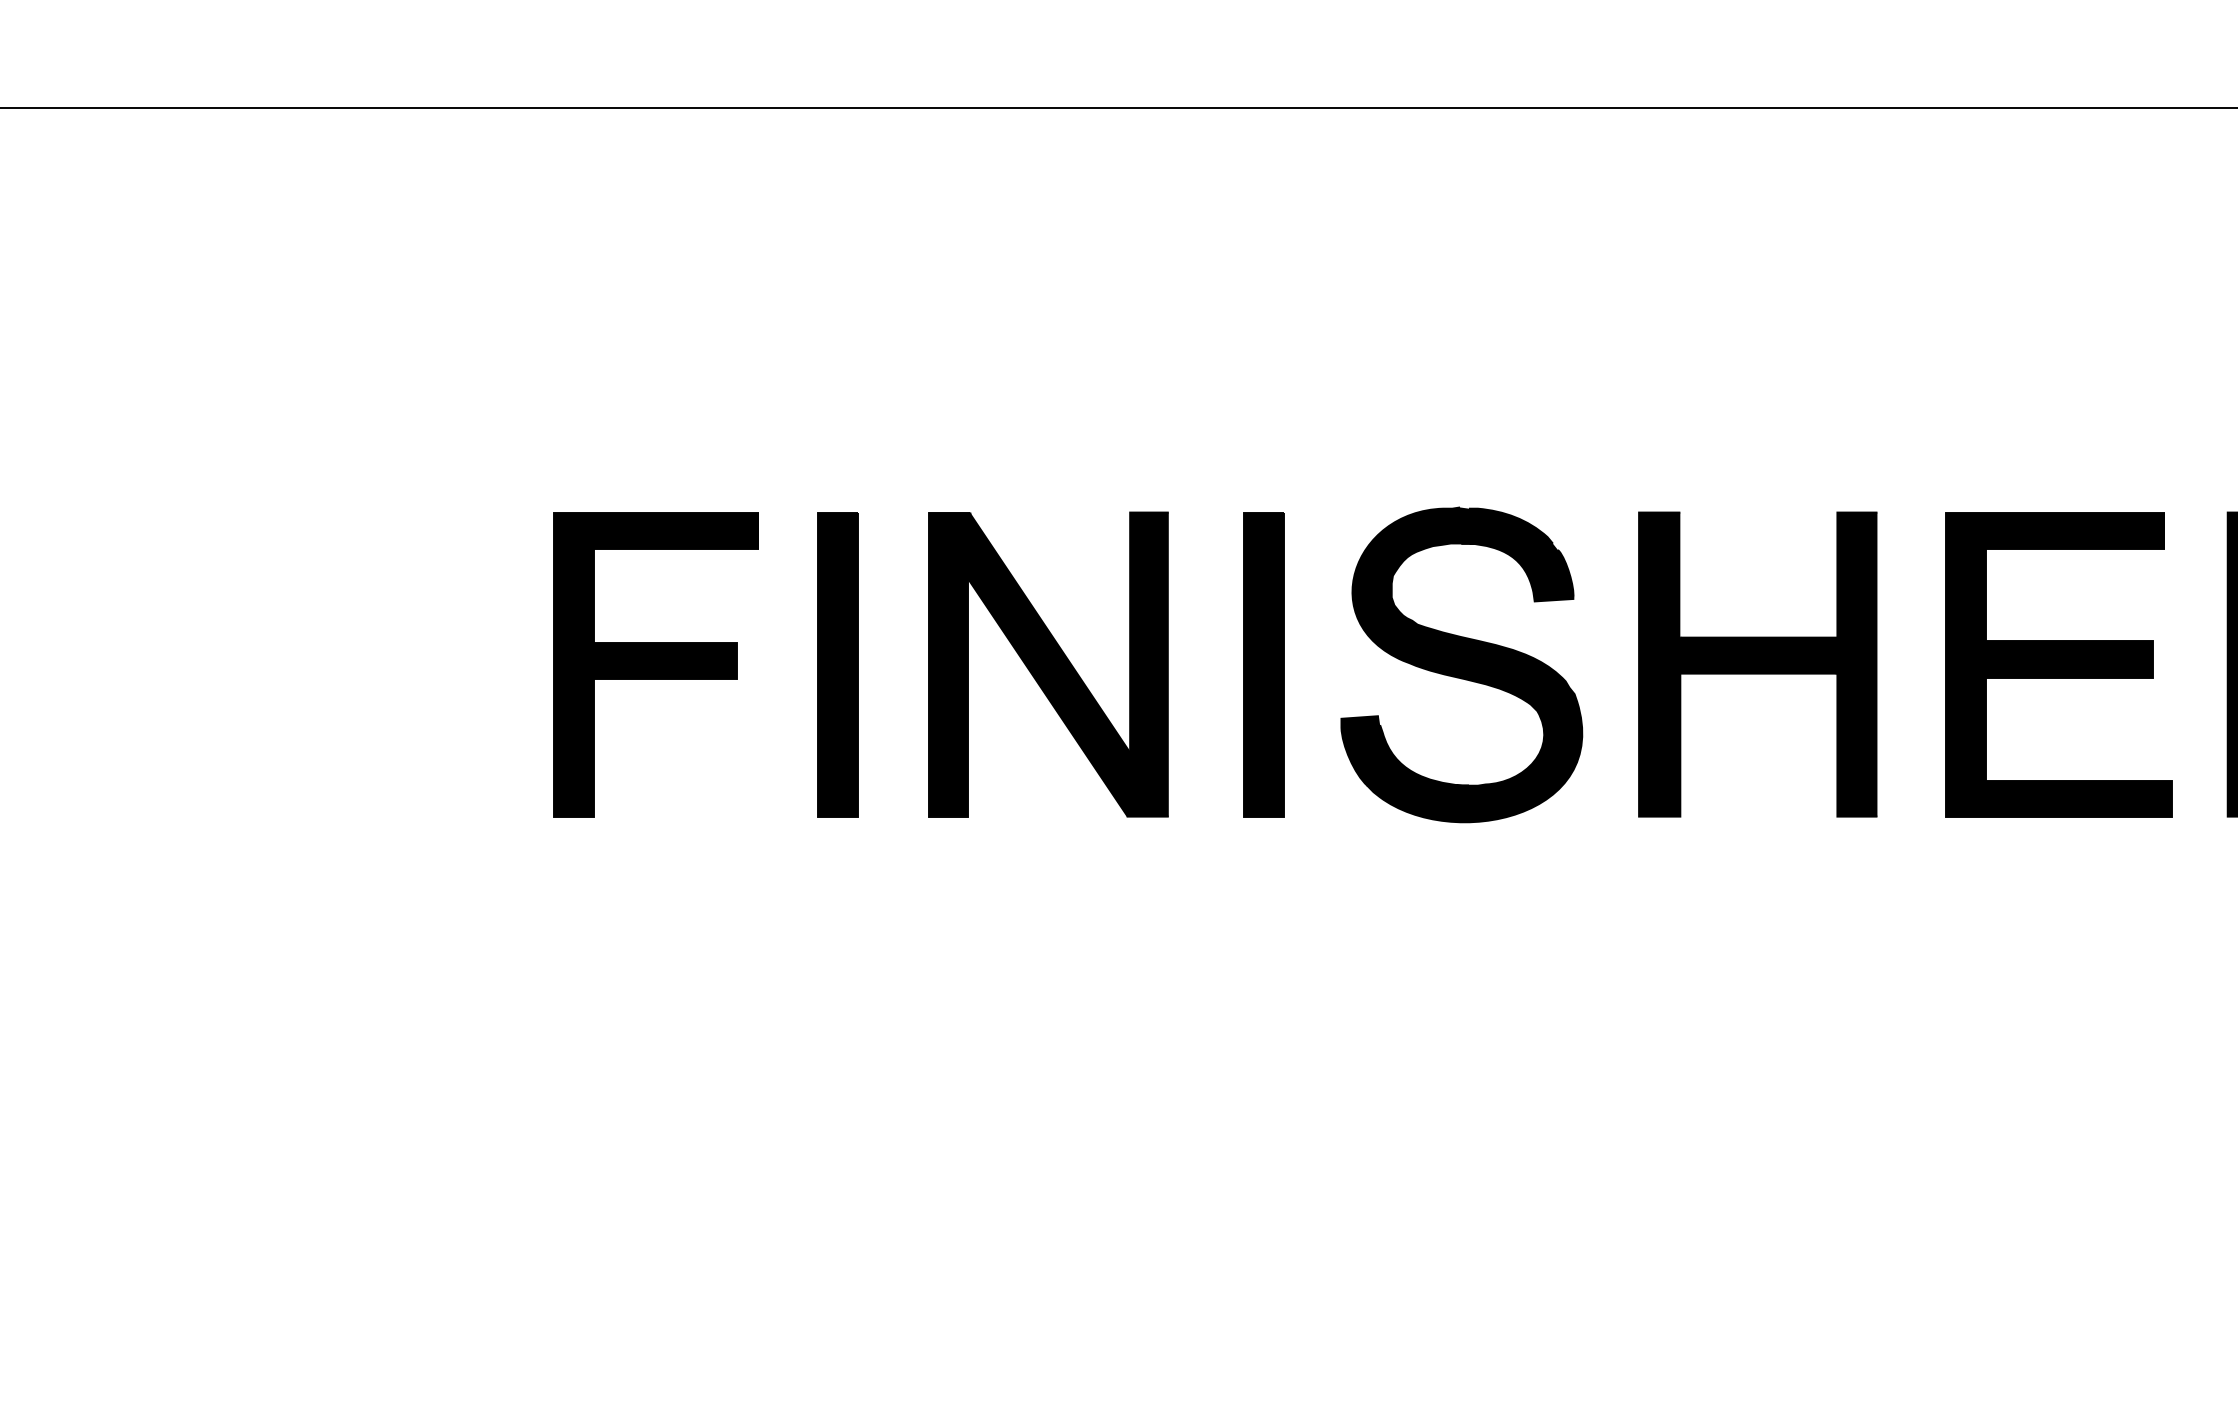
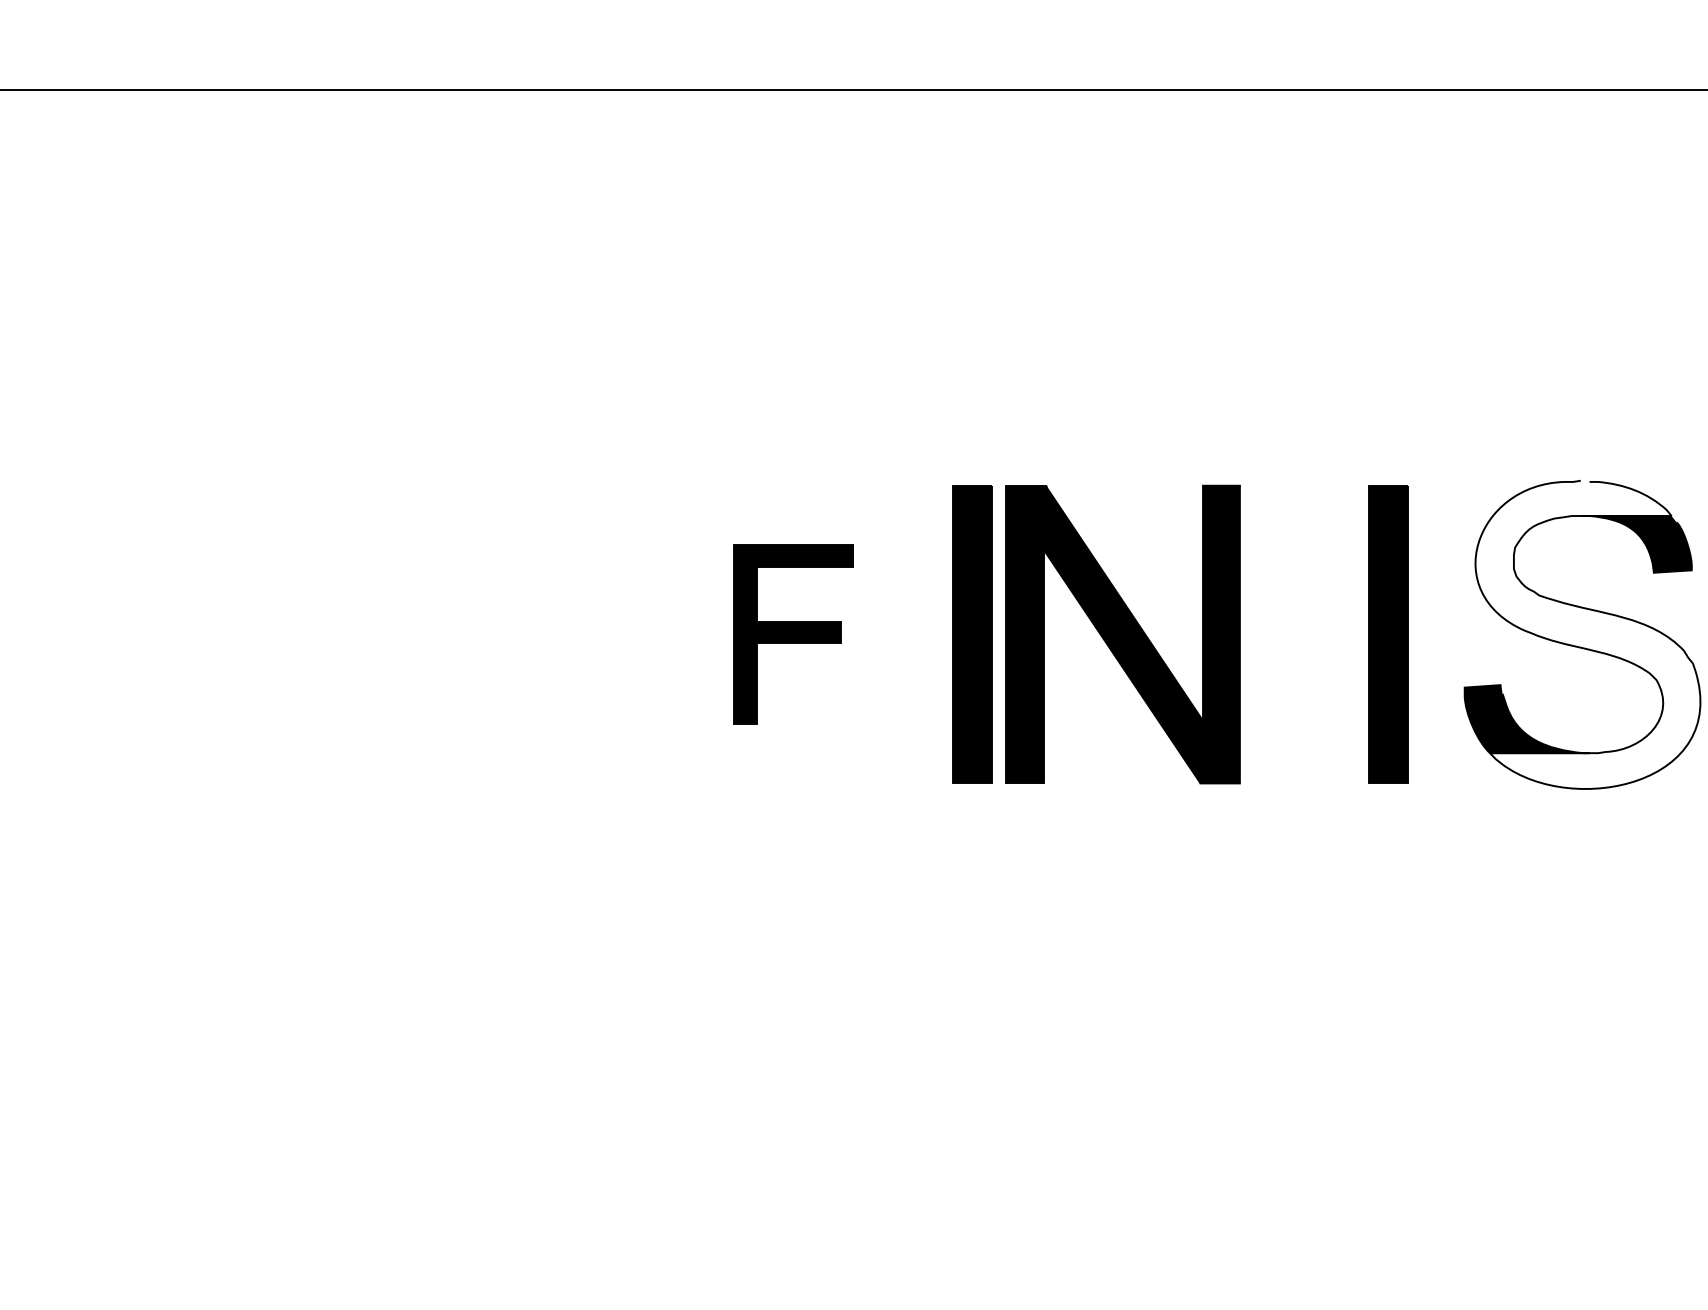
part: (655, 664) -> (793, 634), size x0.6
part: (1048, 664) -> (1123, 634), moved
fill: (1467, 664) -> (1588, 634), removed

